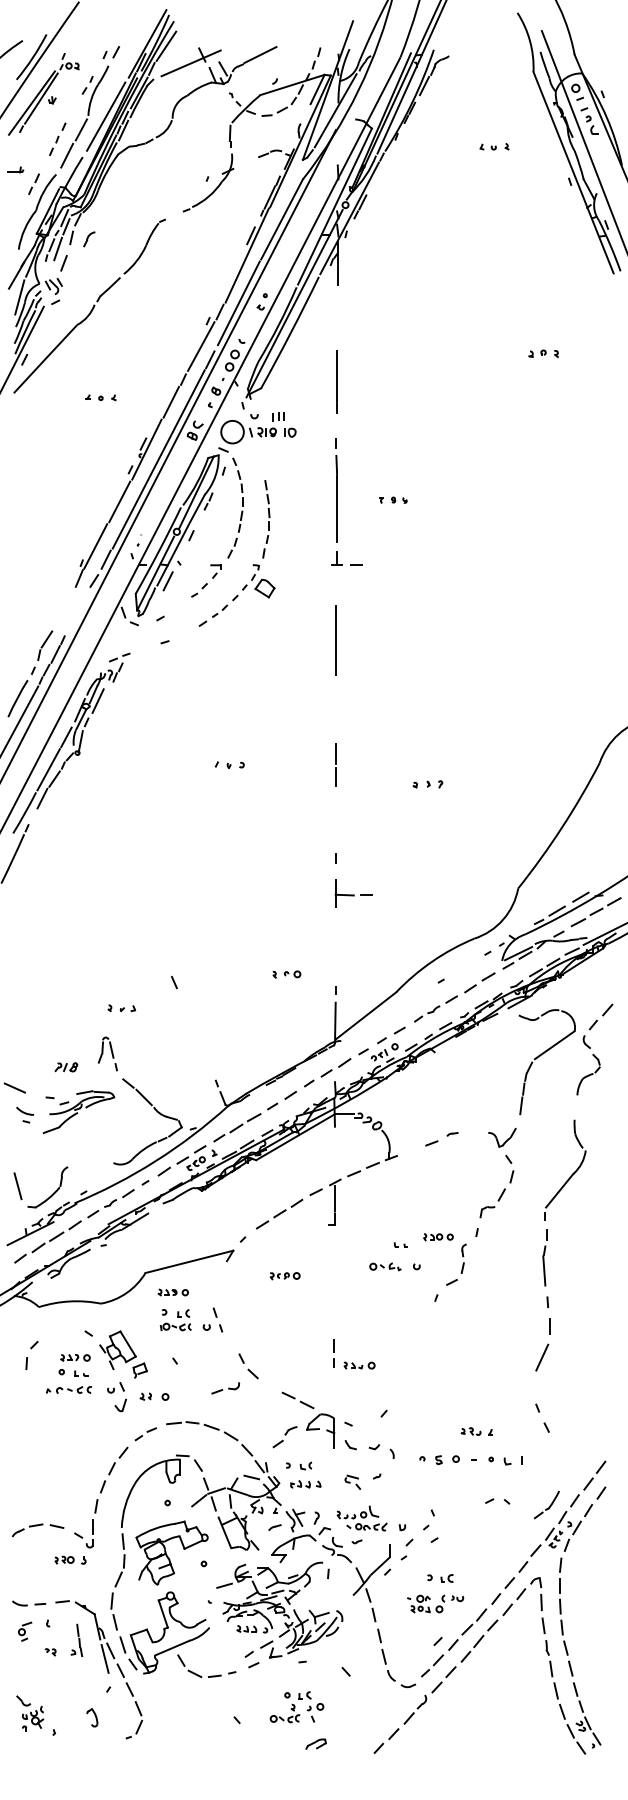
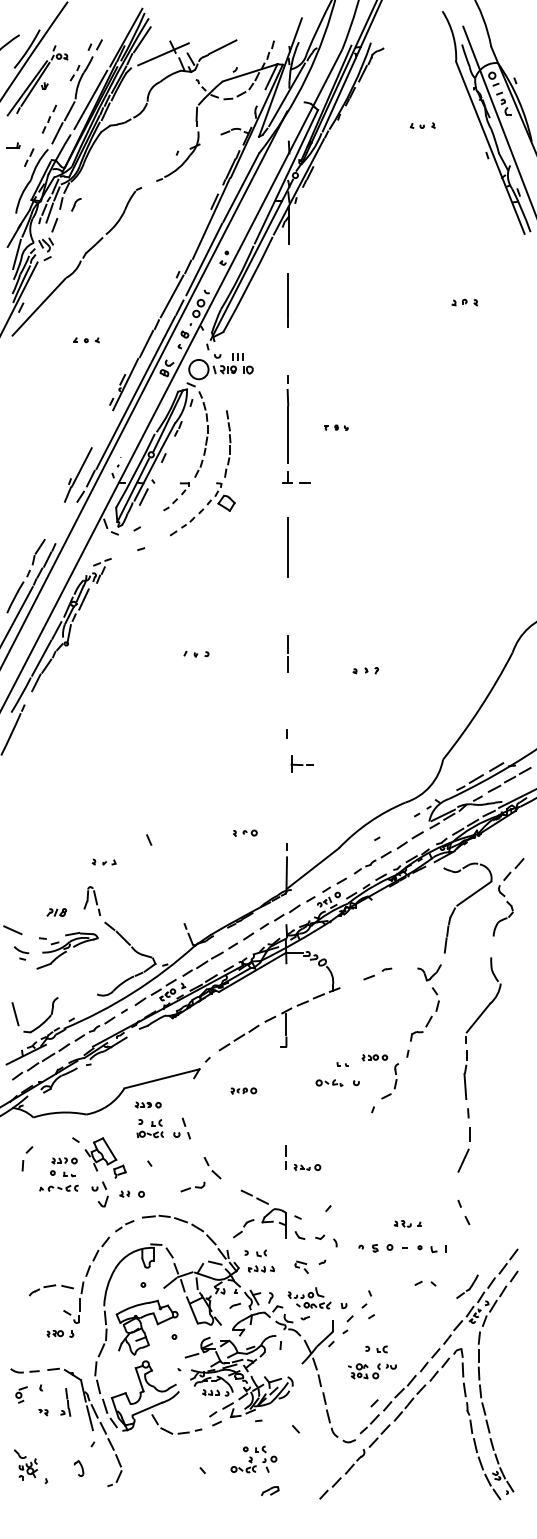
line: (336, 381) -> (287, 300), moved
line: (119, 501) -> (102, 428), removed
part: (353, 893) -> (302, 763), size x0.7
part: (37, 1530) -> (50, 1290), moved

